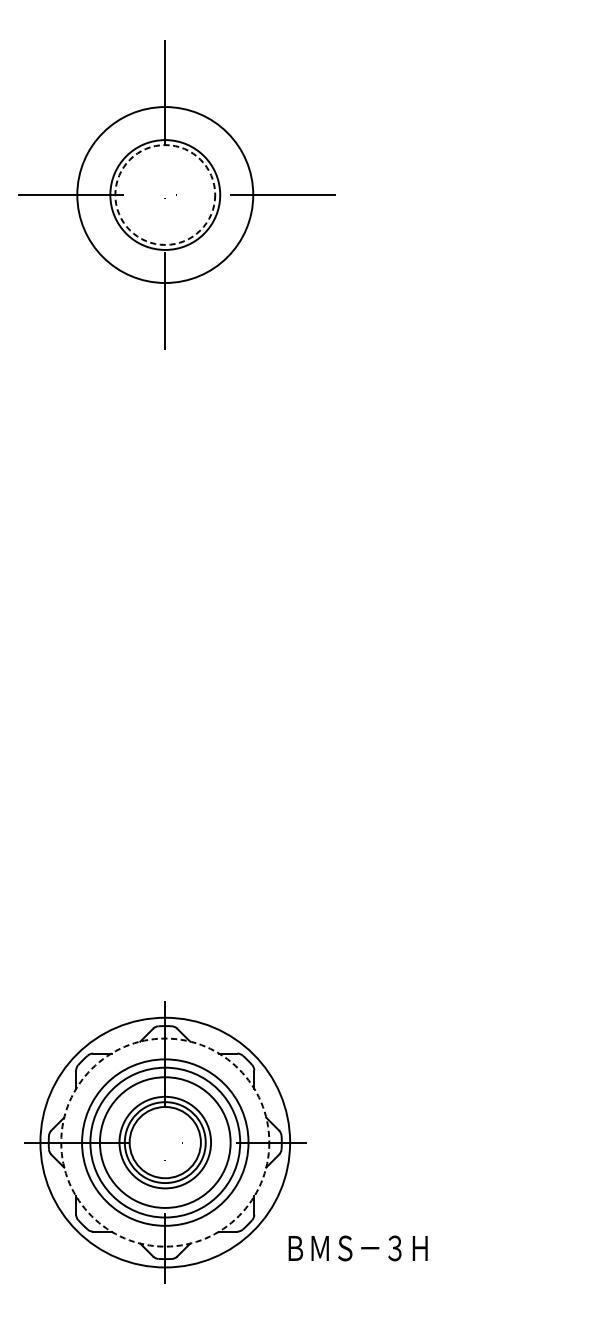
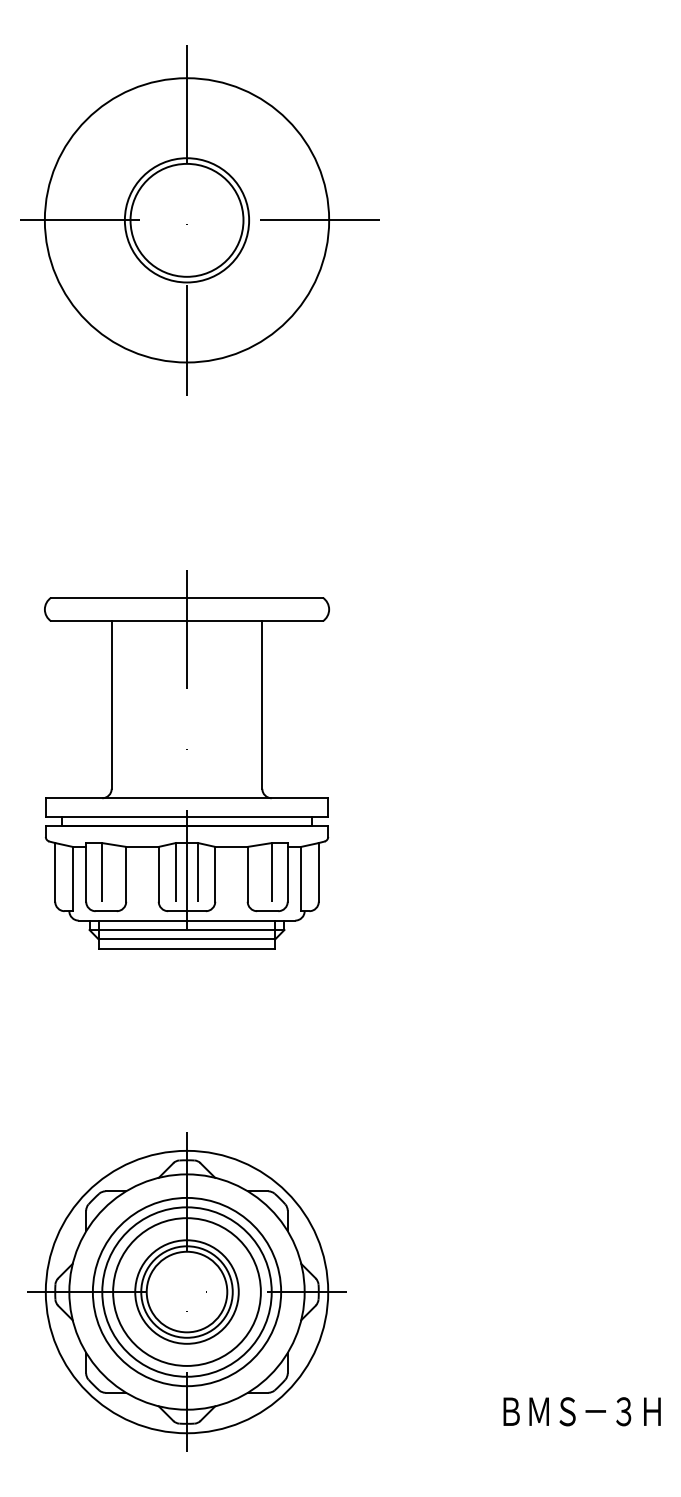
circle: (164, 194) -> (186, 219), dashed -> solid
circle: (164, 195) -> (186, 220), size x1.43
part: (164, 671) -> (186, 759), added
circle: (164, 1142) -> (186, 1291), dashed -> solid
text: (357, 1248) -> (581, 1411), moved

